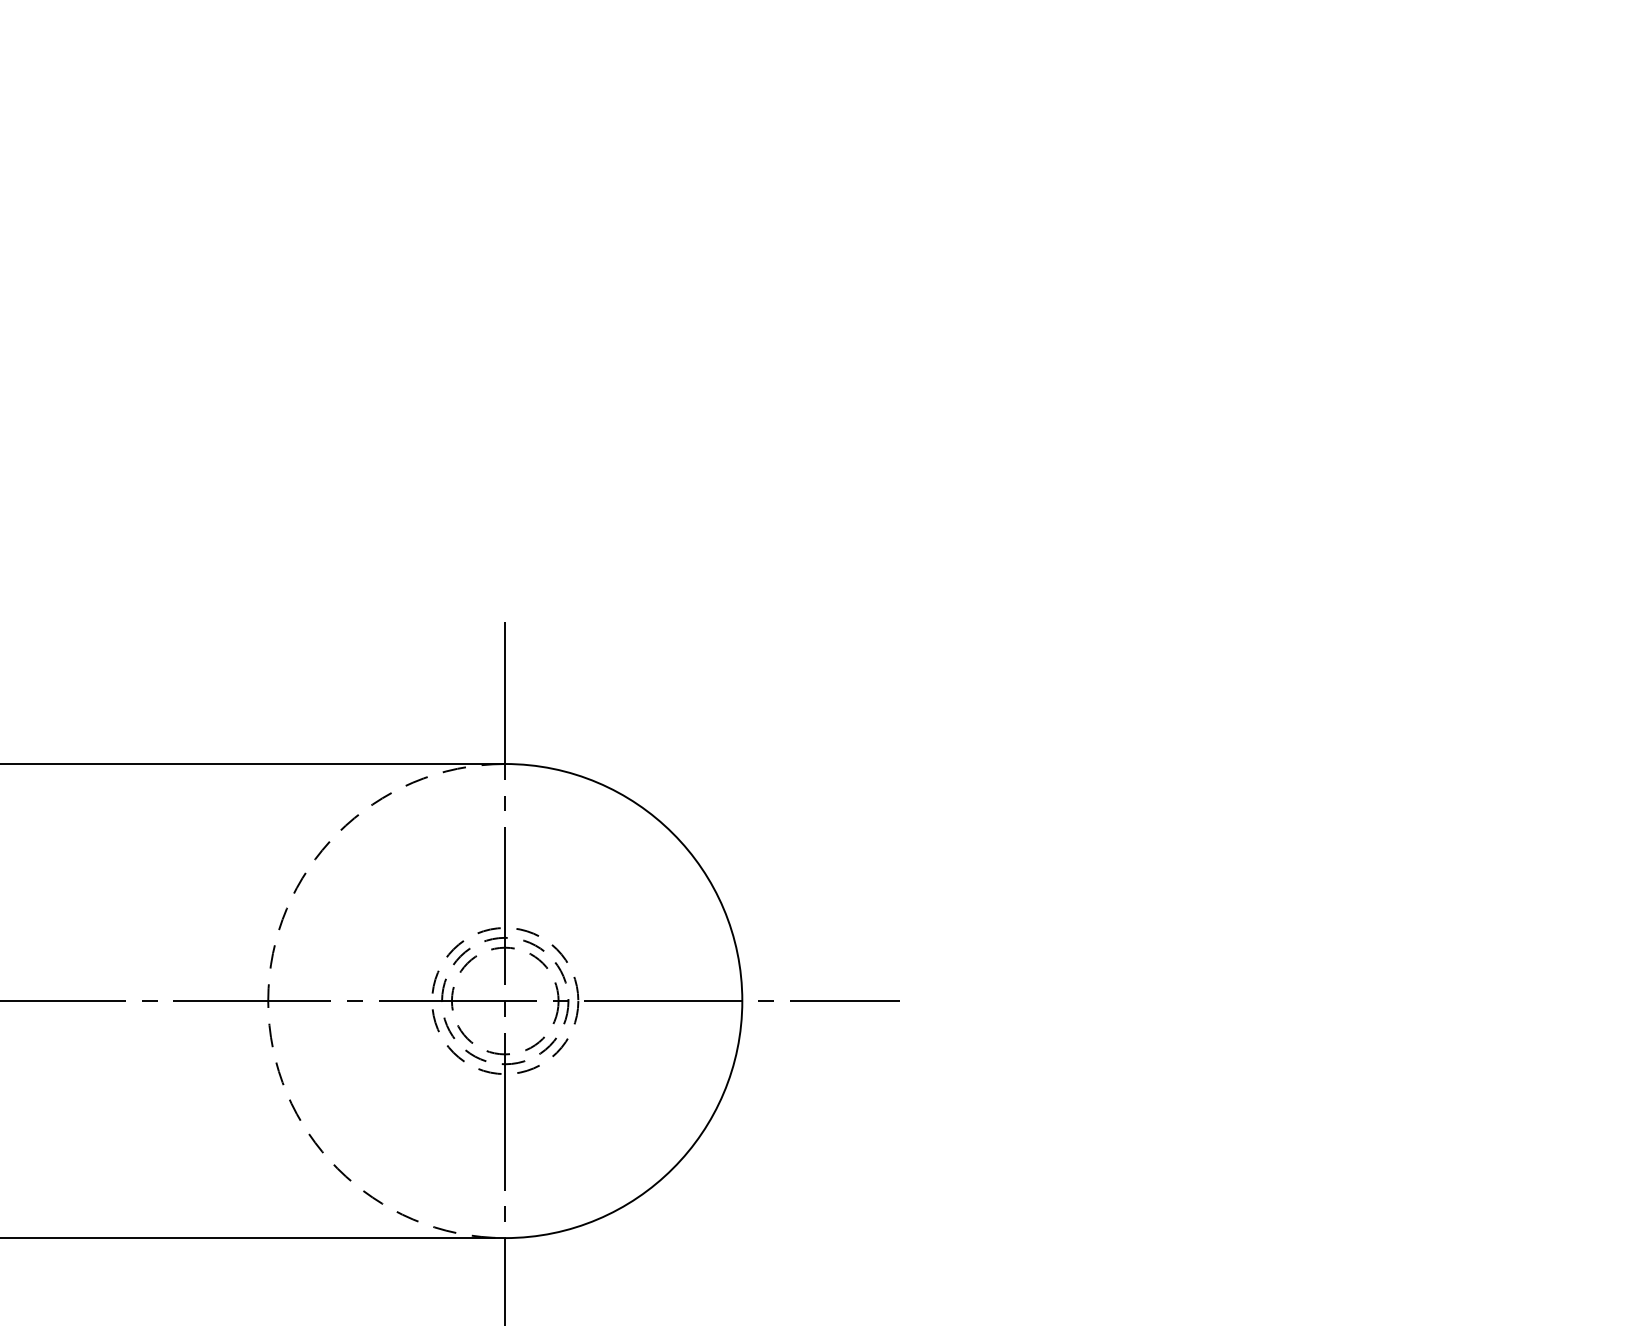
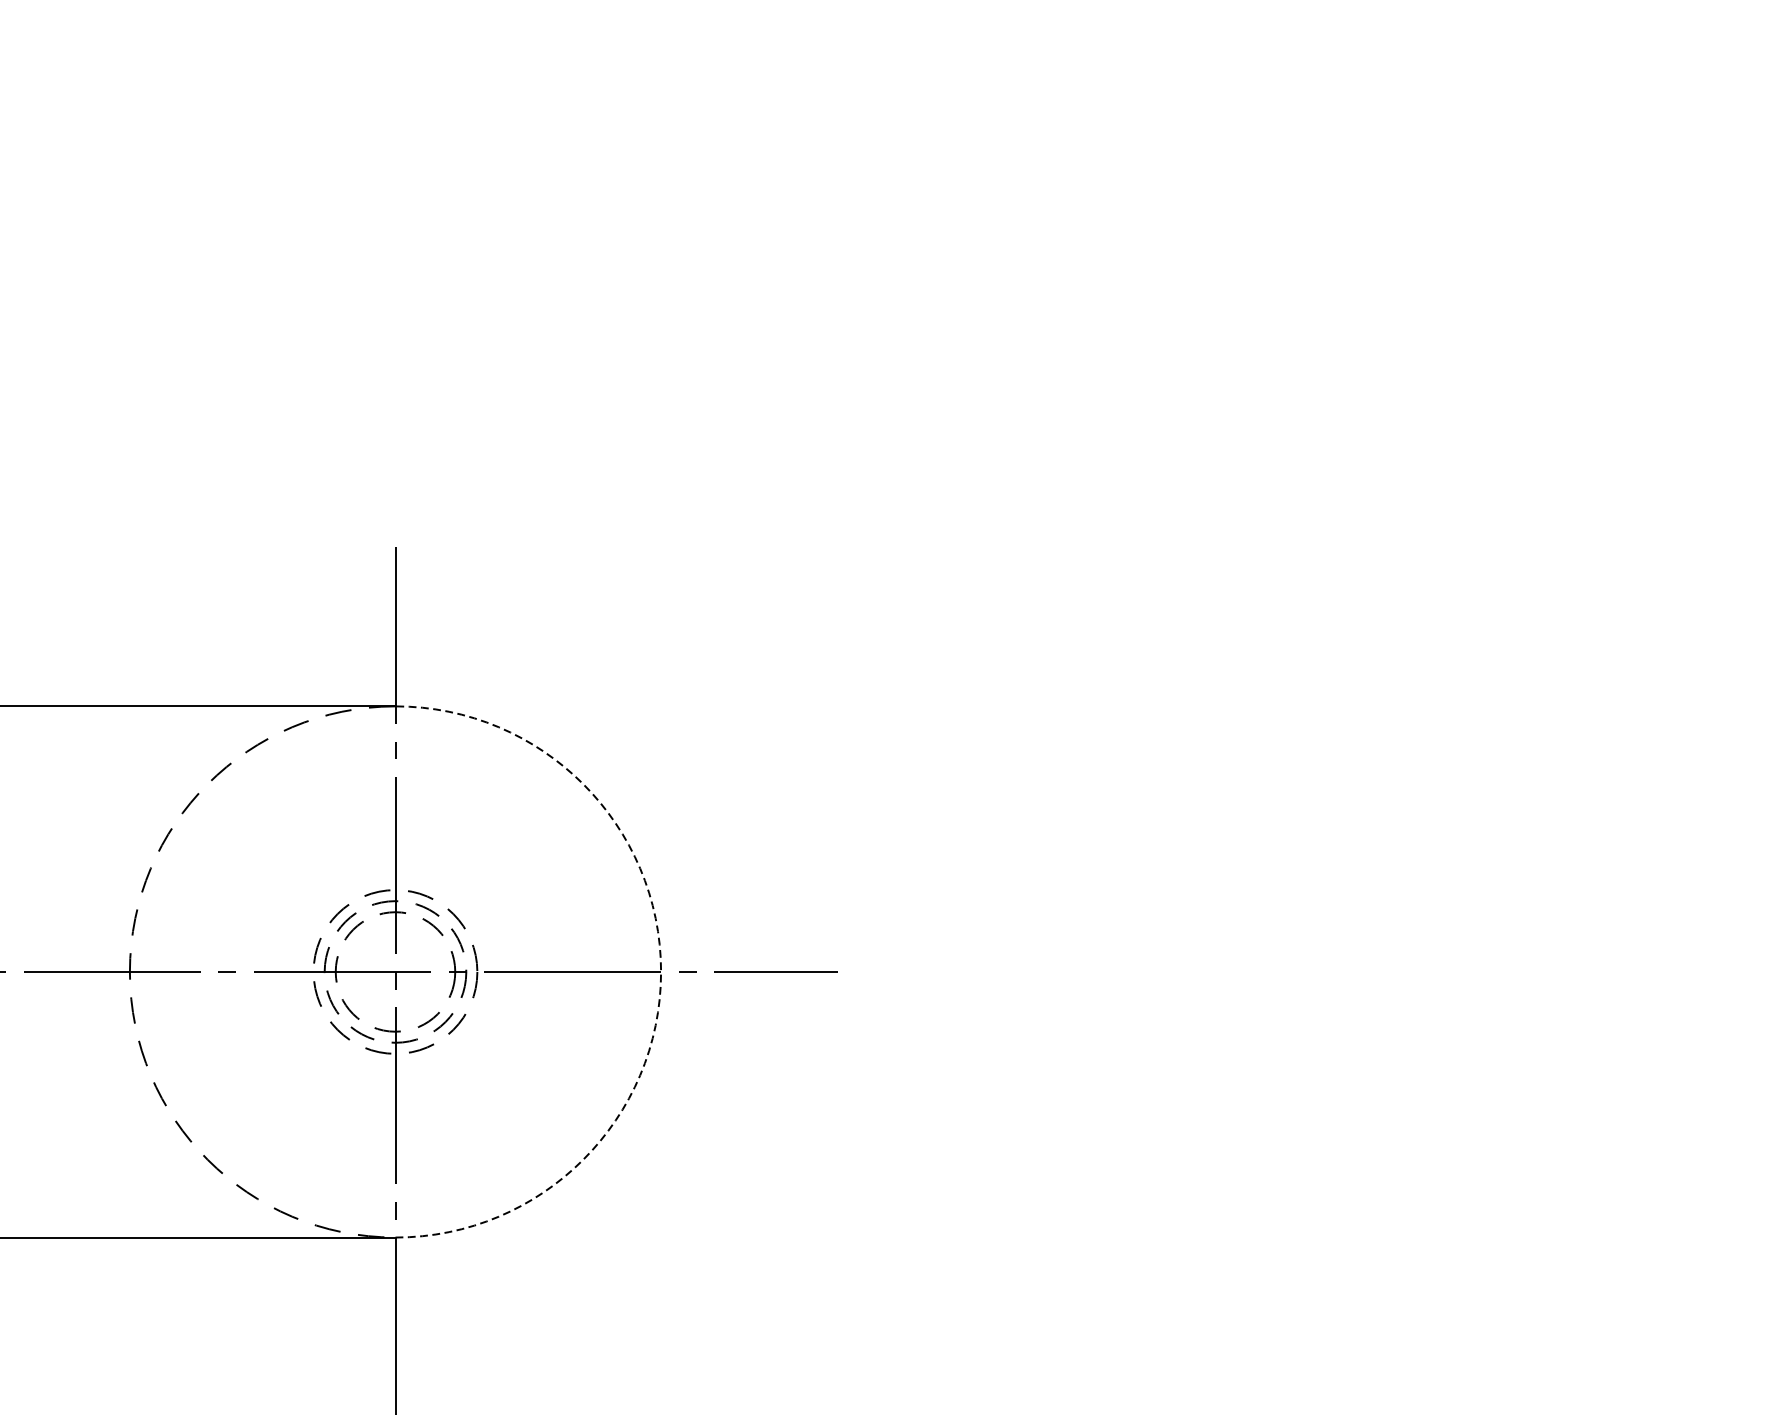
arc: (742, 1001) -> (661, 972), solid -> dashed

